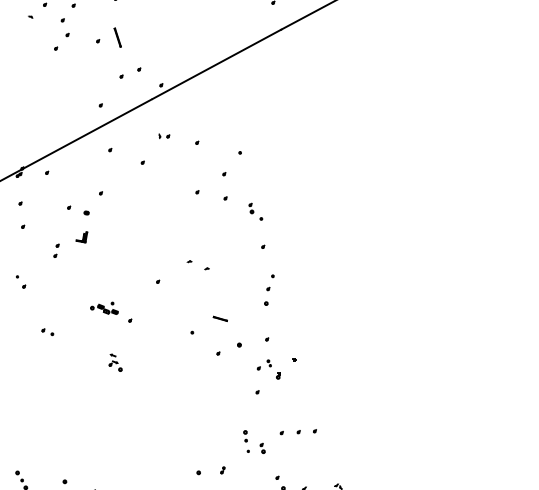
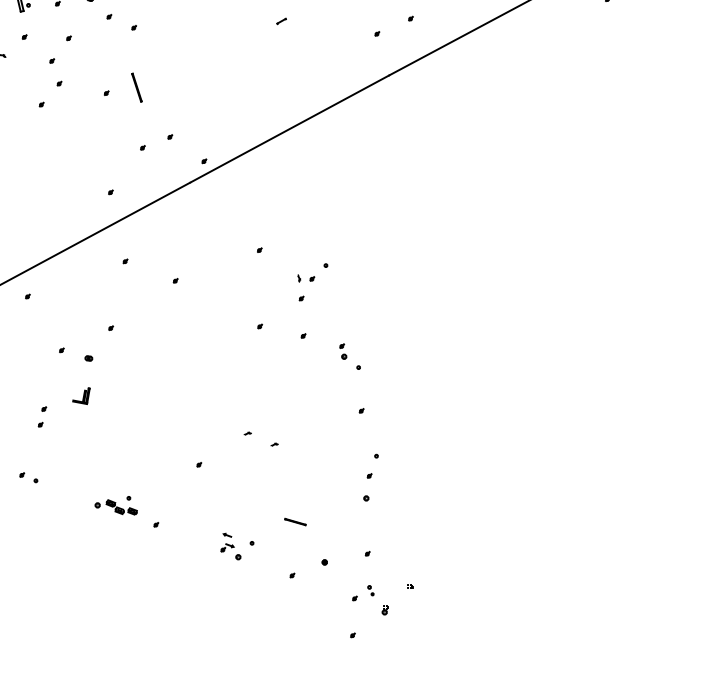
part: (164, 136) -> (306, 278), moved
part: (47, 332) -> (28, 478), moved
part: (115, 362) -> (230, 546), moved

